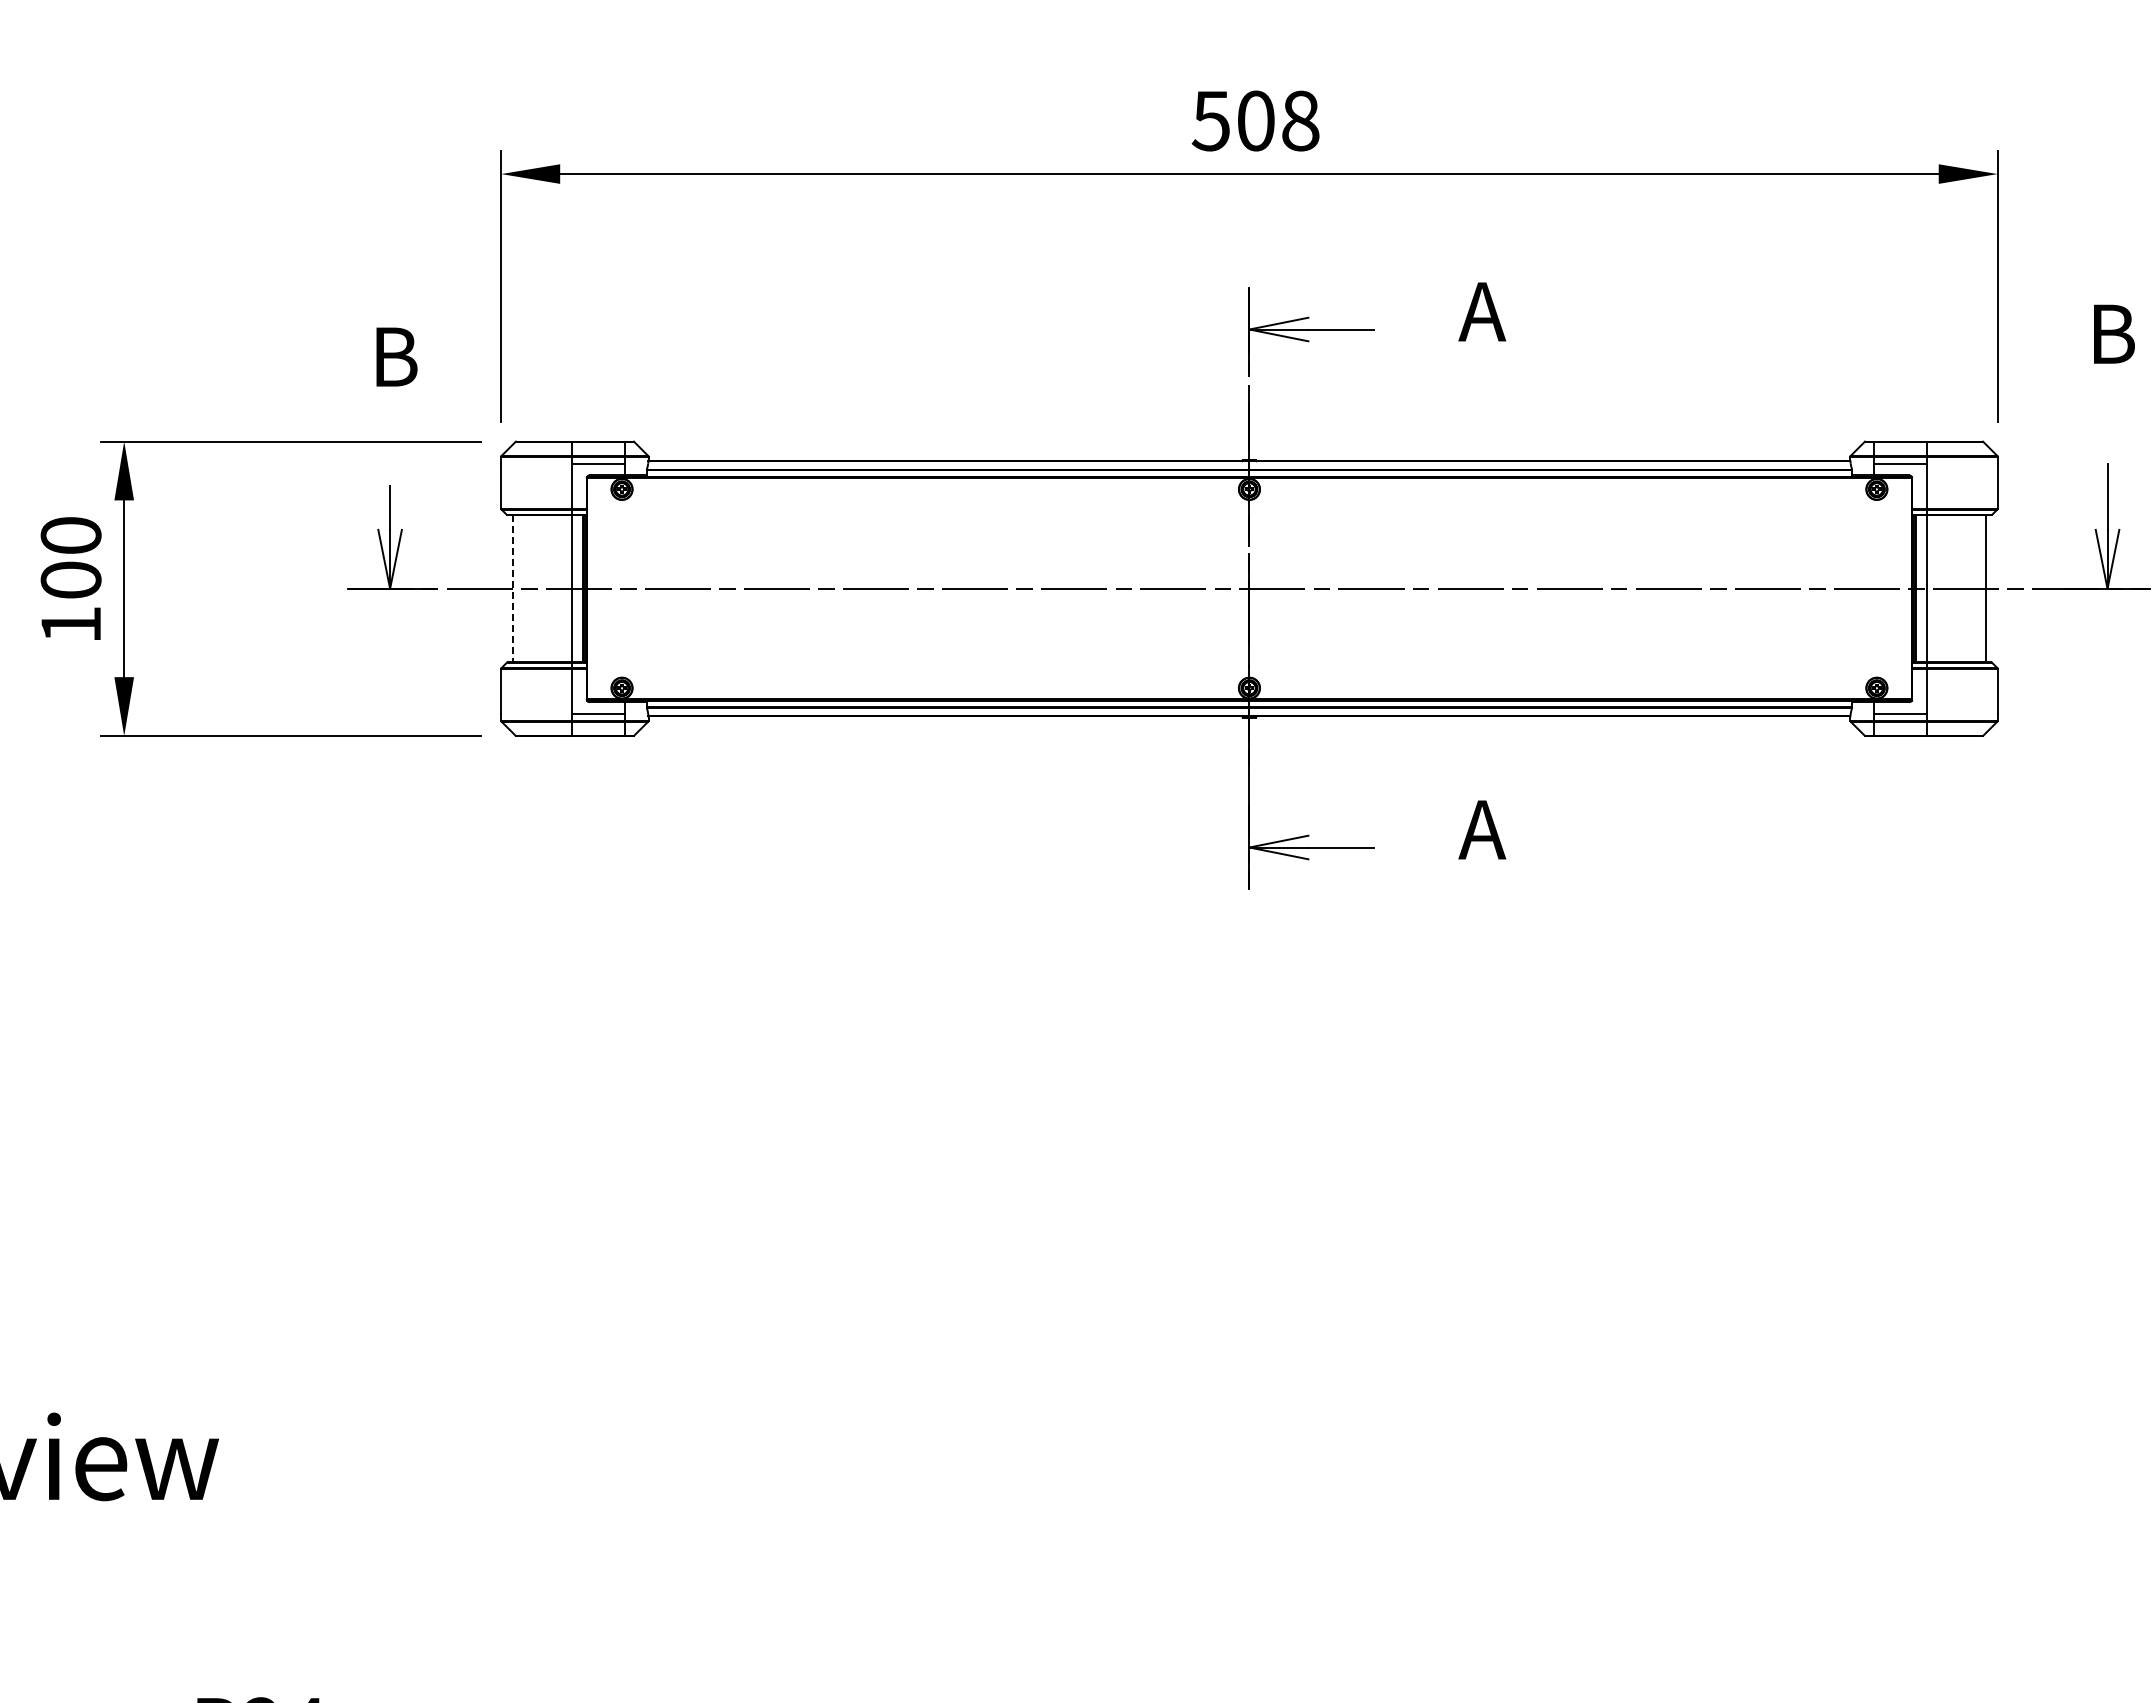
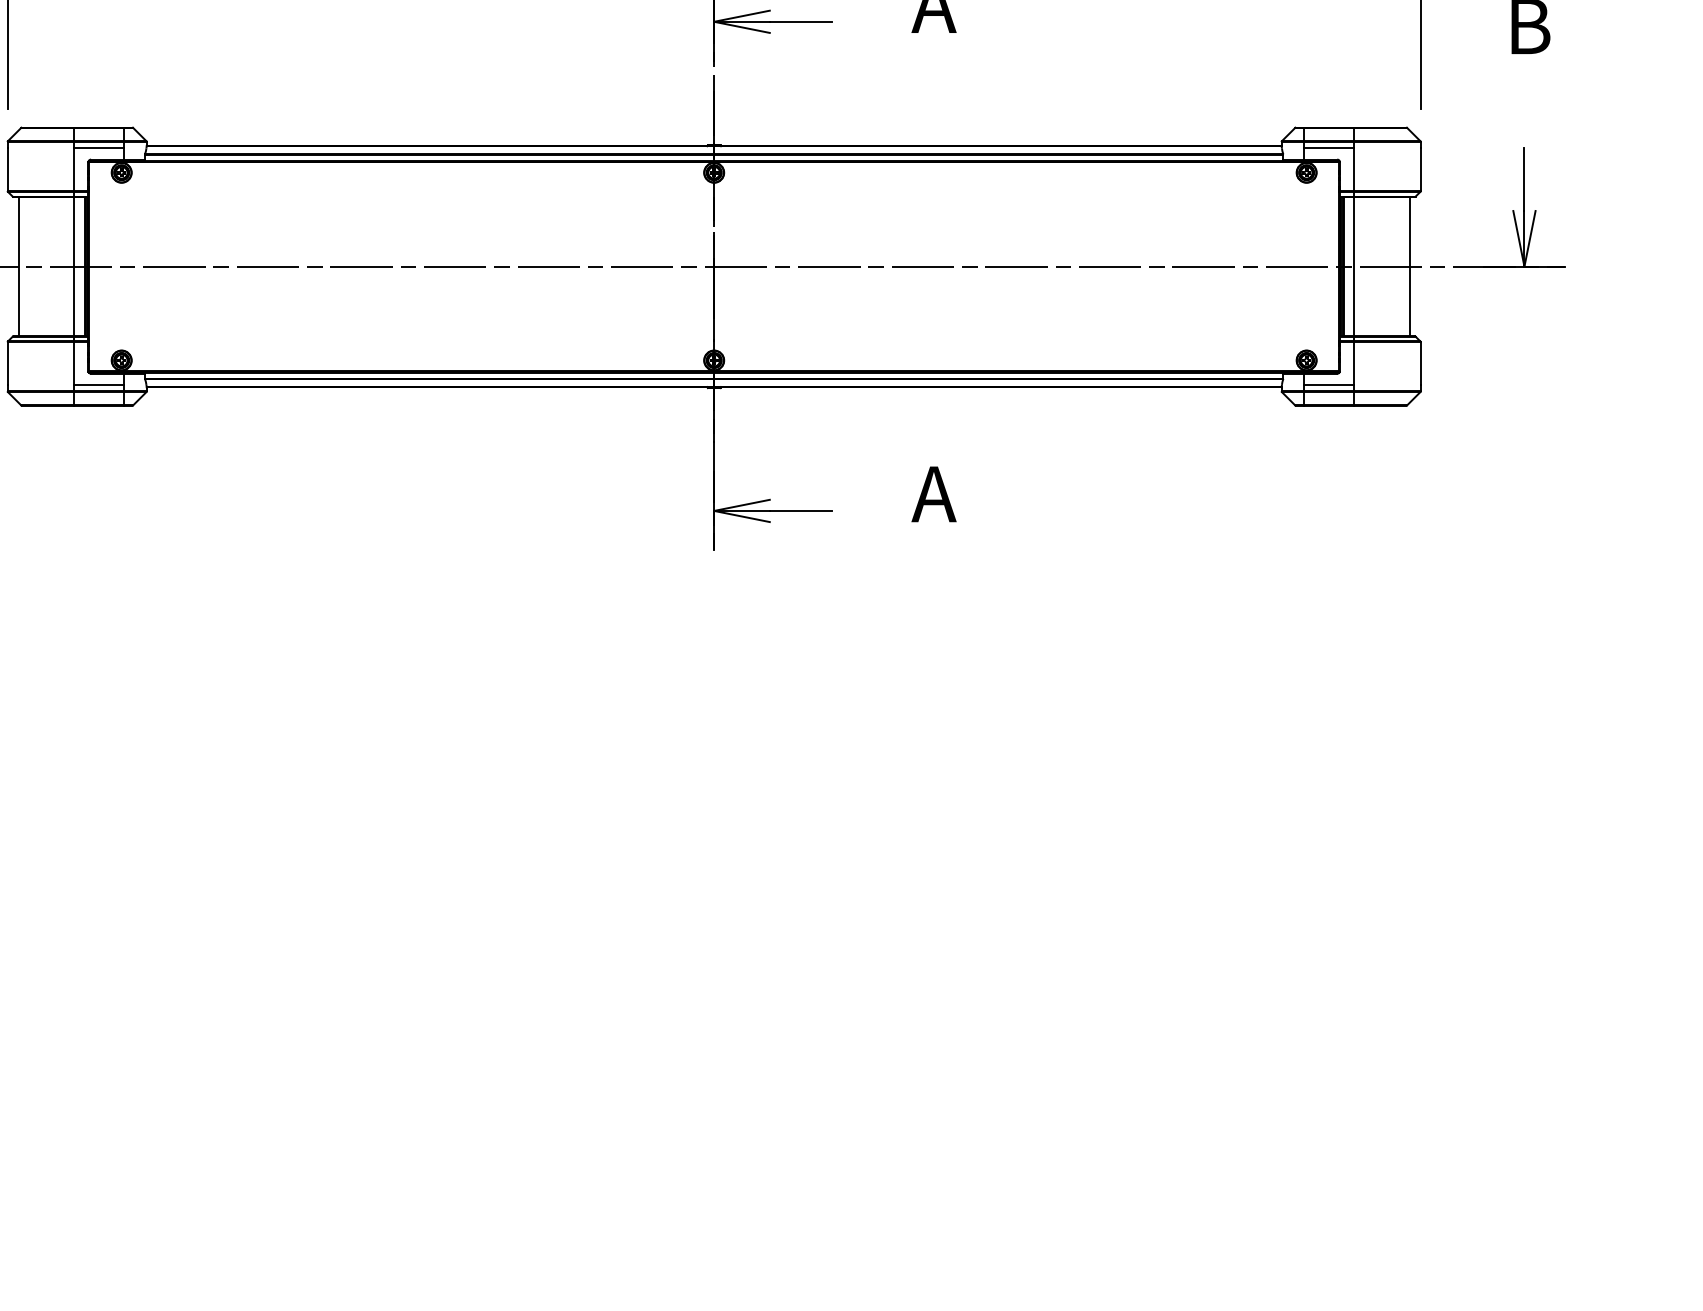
line: (513, 588) -> (19, 266), dashed -> solid

